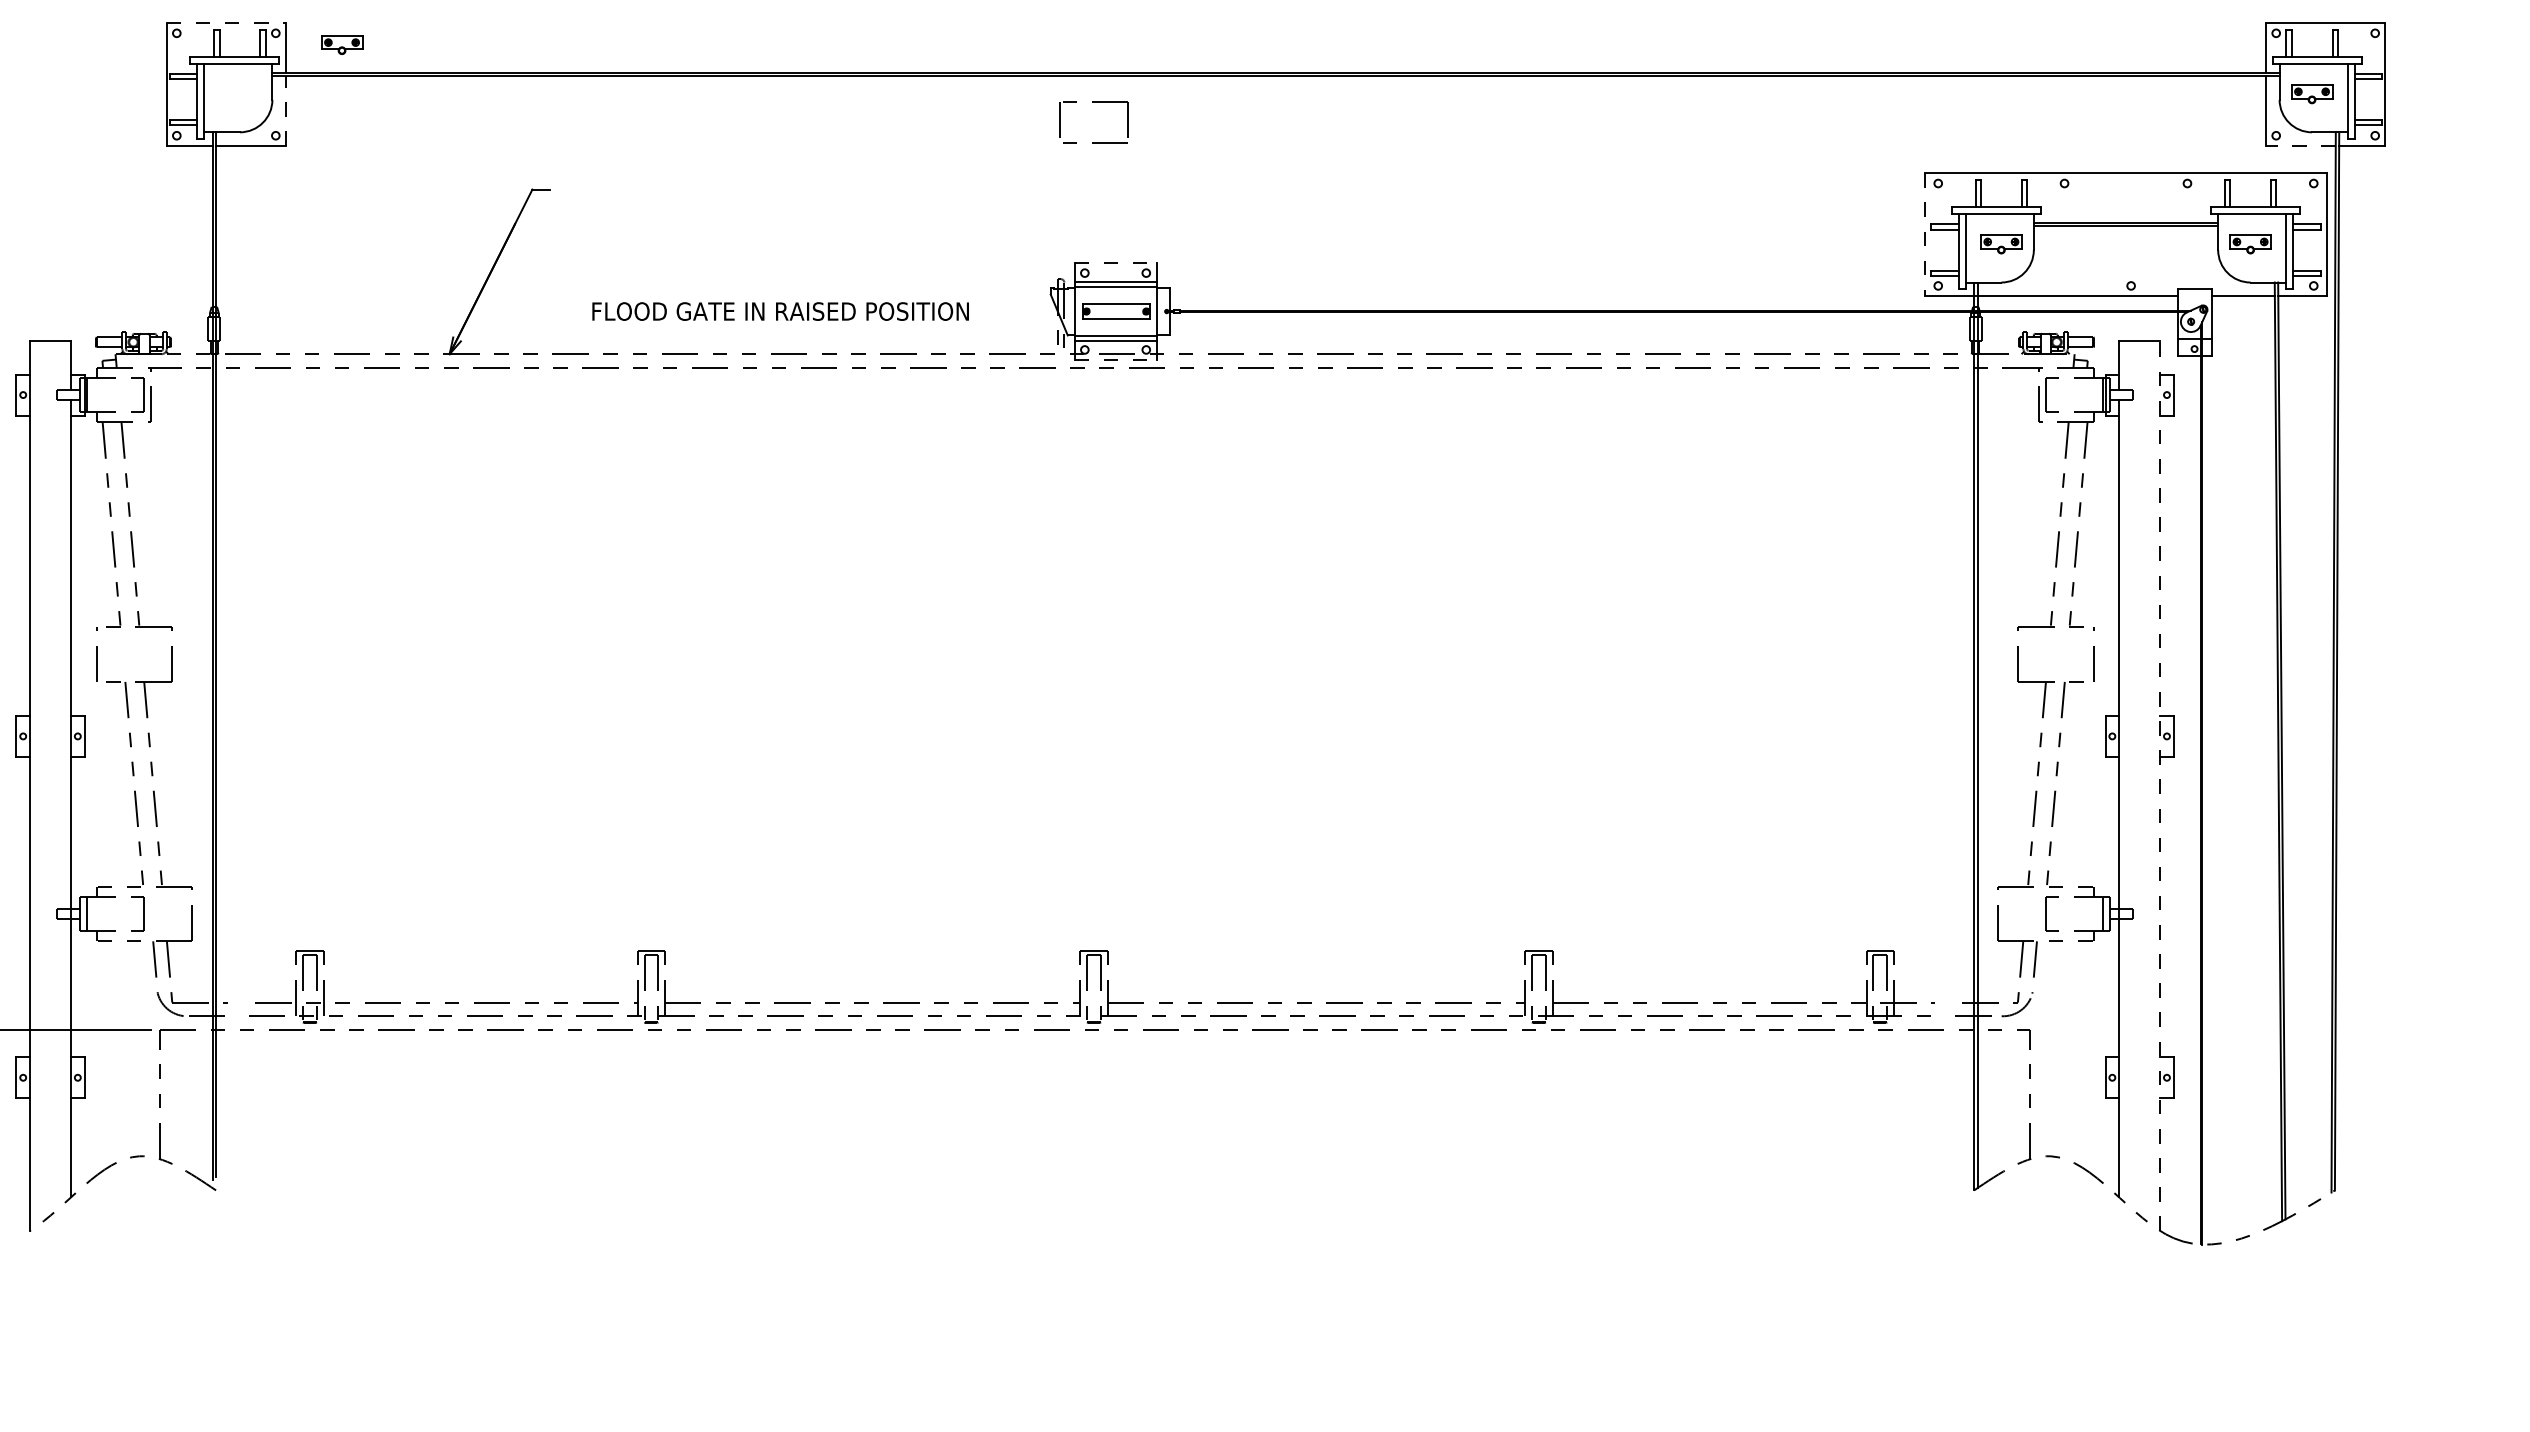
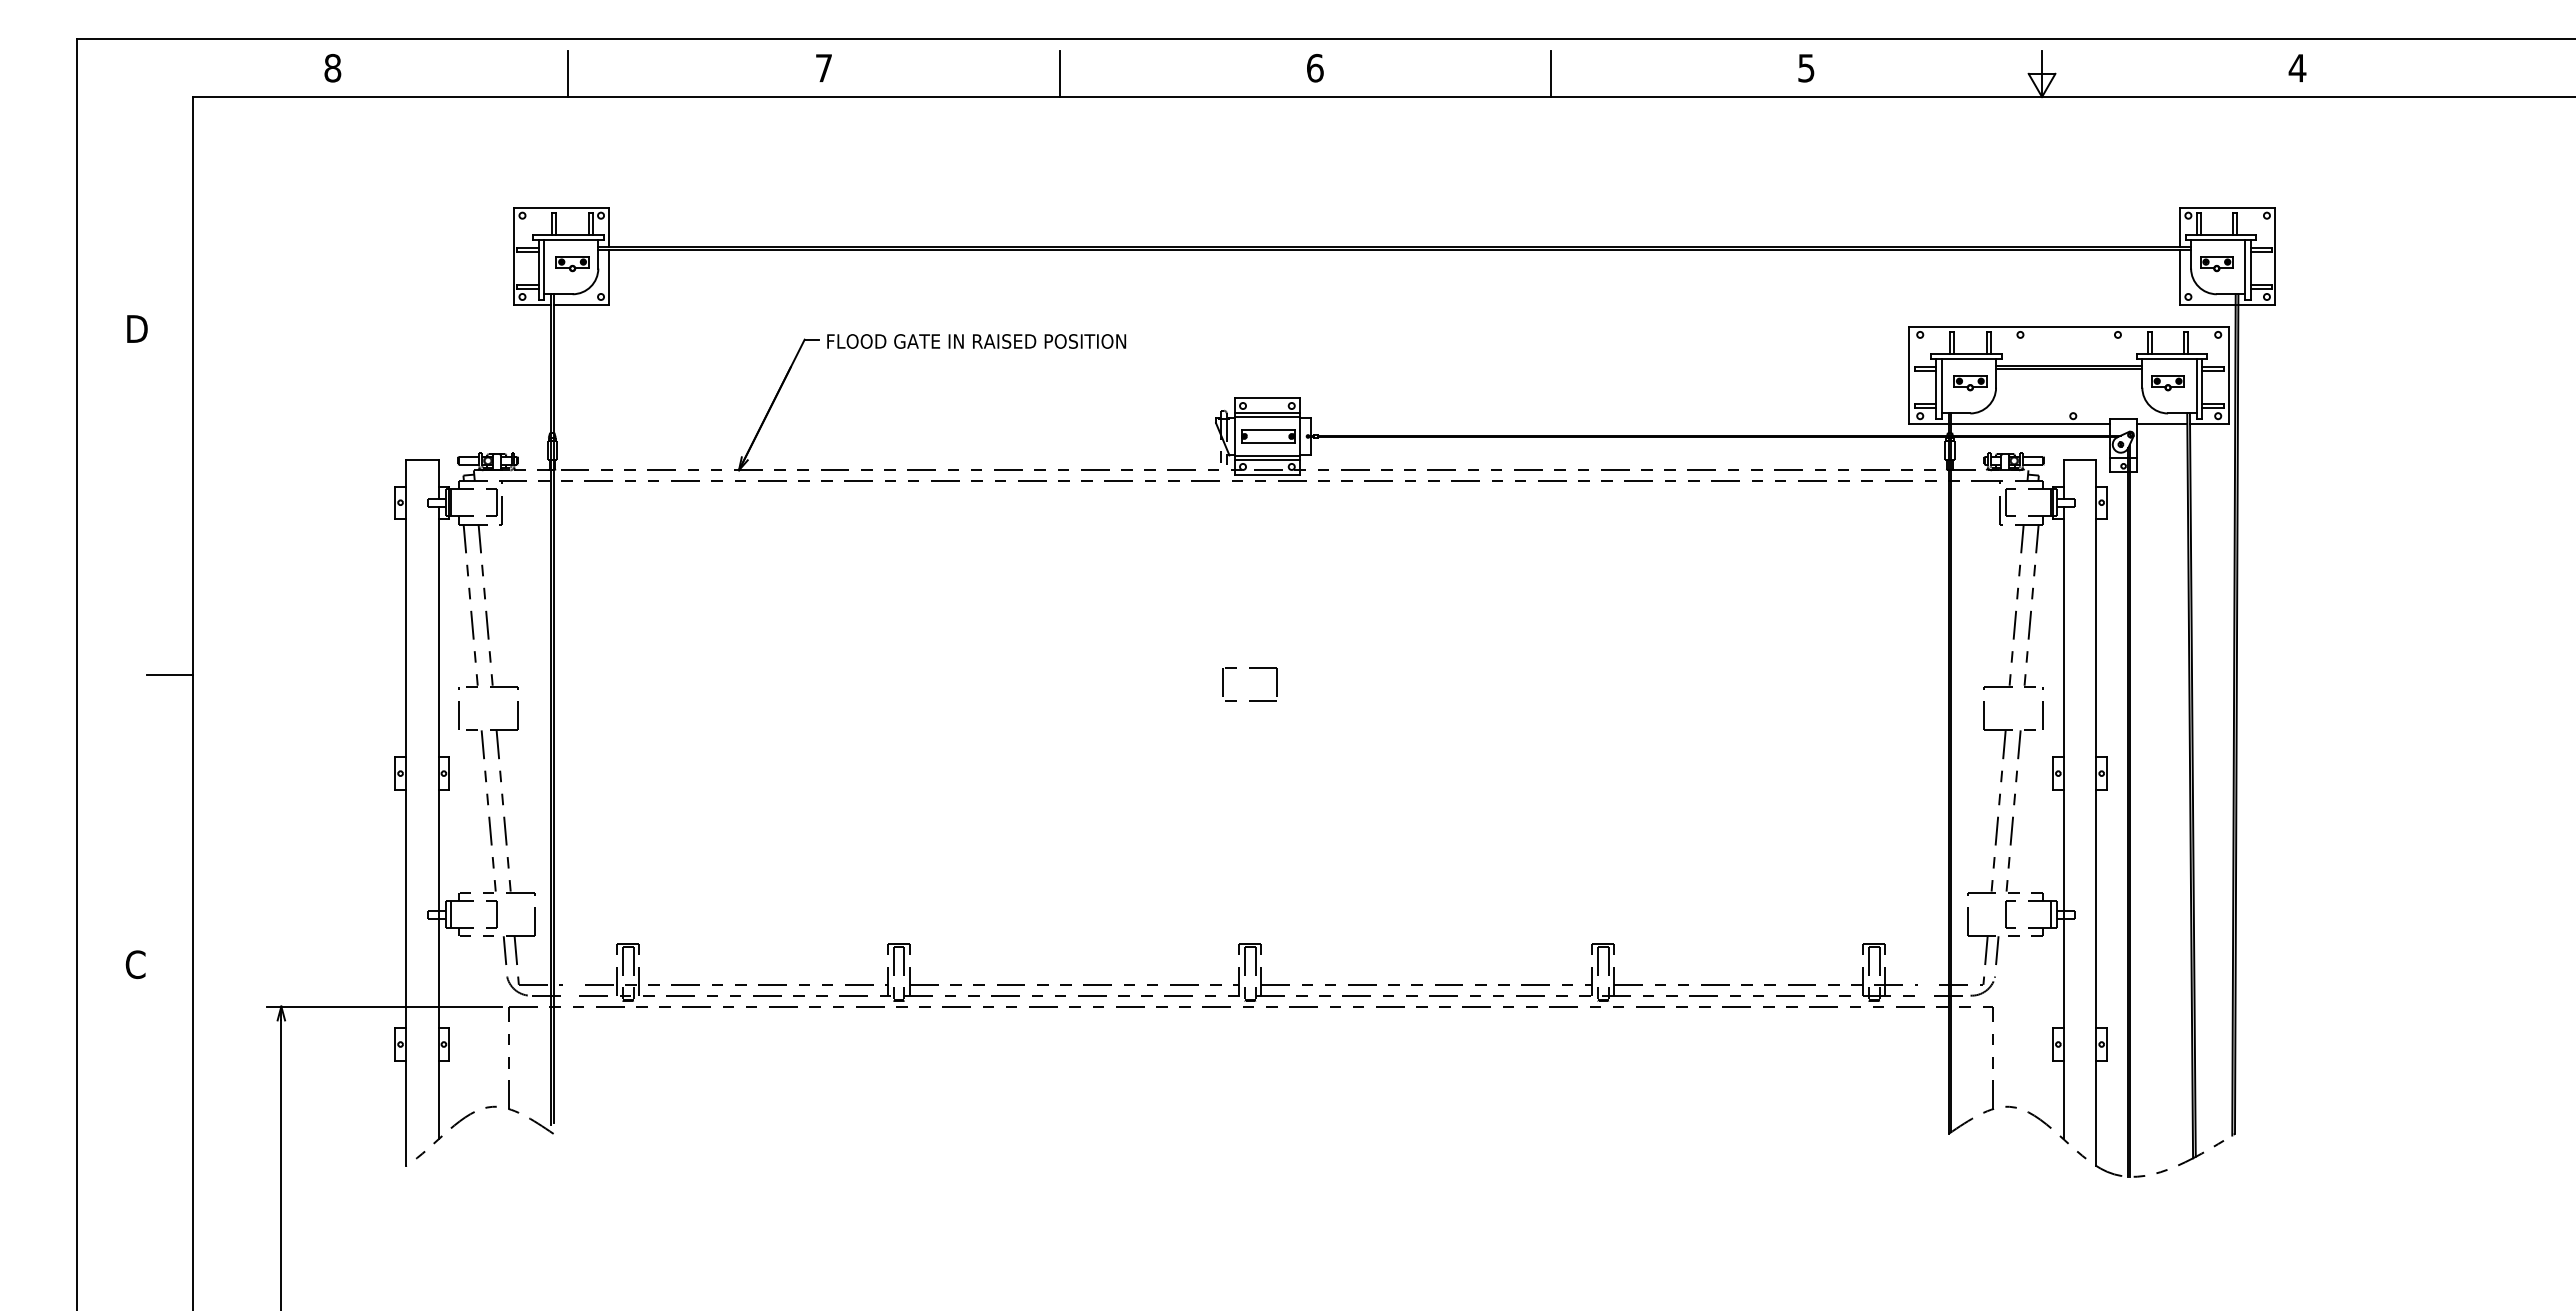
line: (227, 22) -> (562, 207), dashed -> solid
part: (341, 45) -> (572, 264), moved
part: (1093, 102) -> (1249, 668), moved
line: (286, 111) -> (609, 277), dashed -> solid
line: (2300, 146) -> (2207, 305), dashed -> solid
line: (1924, 234) -> (1909, 375), dashed -> solid
line: (1115, 262) -> (1267, 397), dashed -> solid
text: (780, 311) -> (976, 341), moved
line: (1115, 360) -> (1267, 475), dashed -> solid
line: (2160, 785) -> (2096, 812), dashed -> solid

